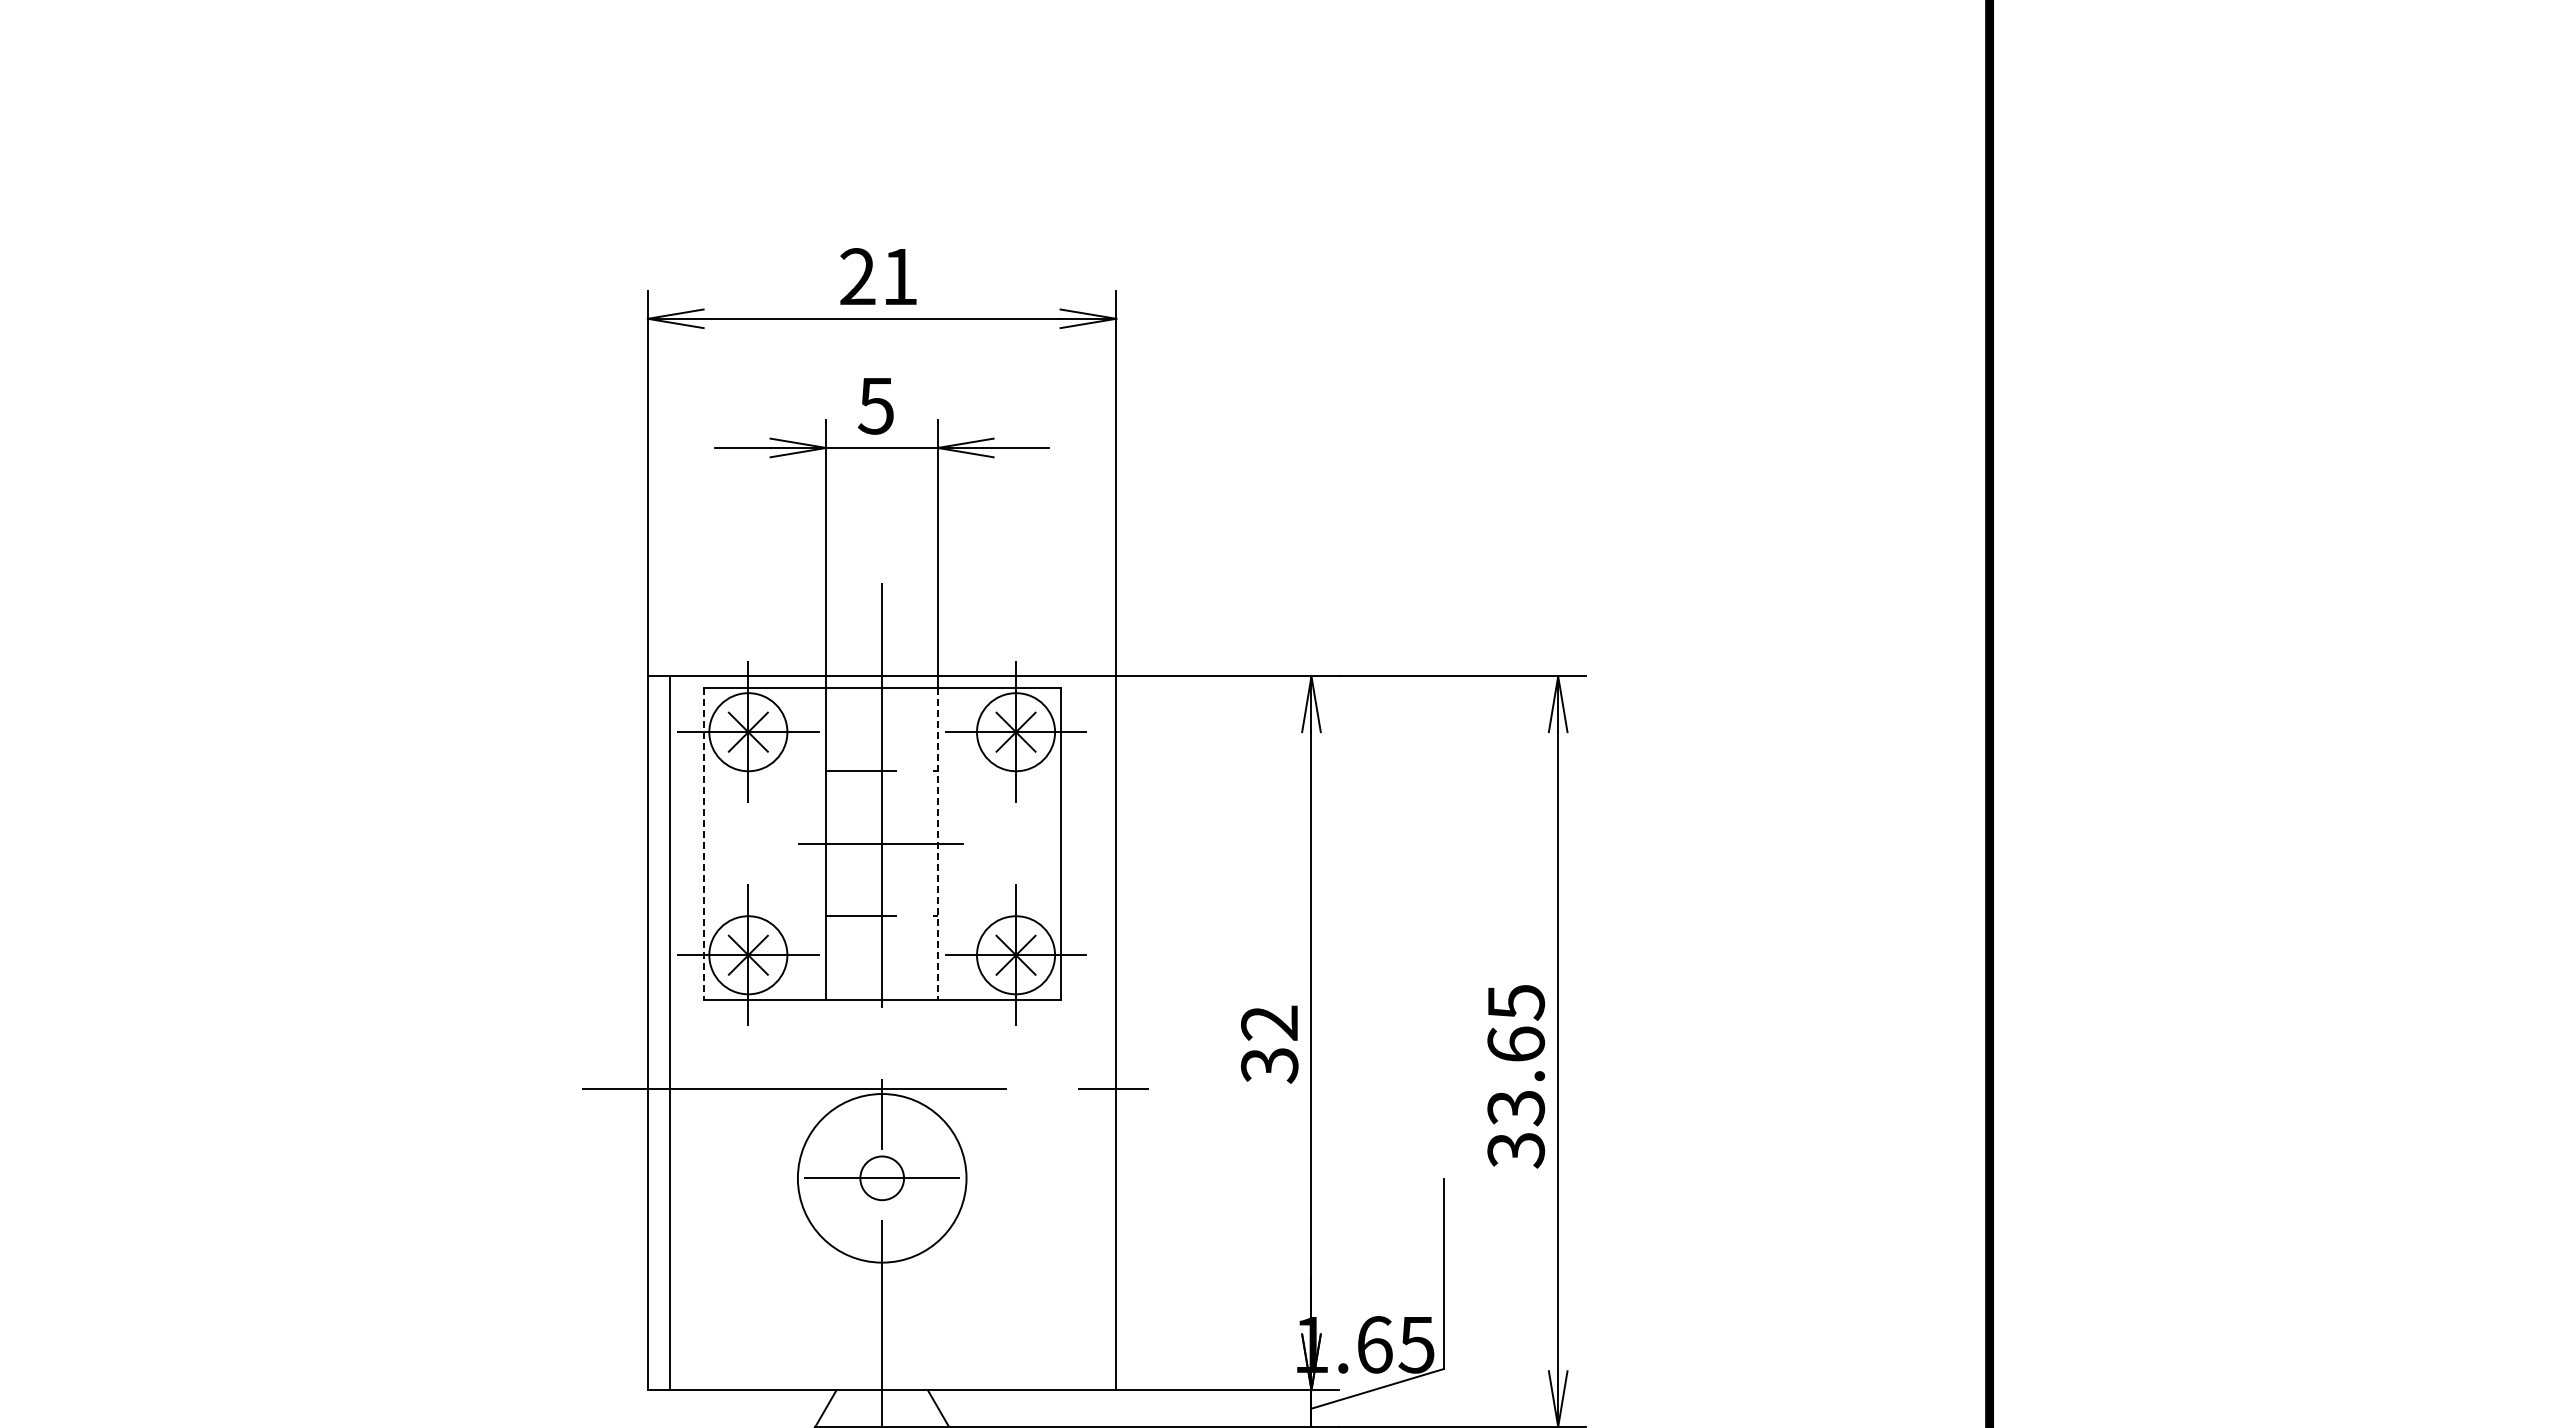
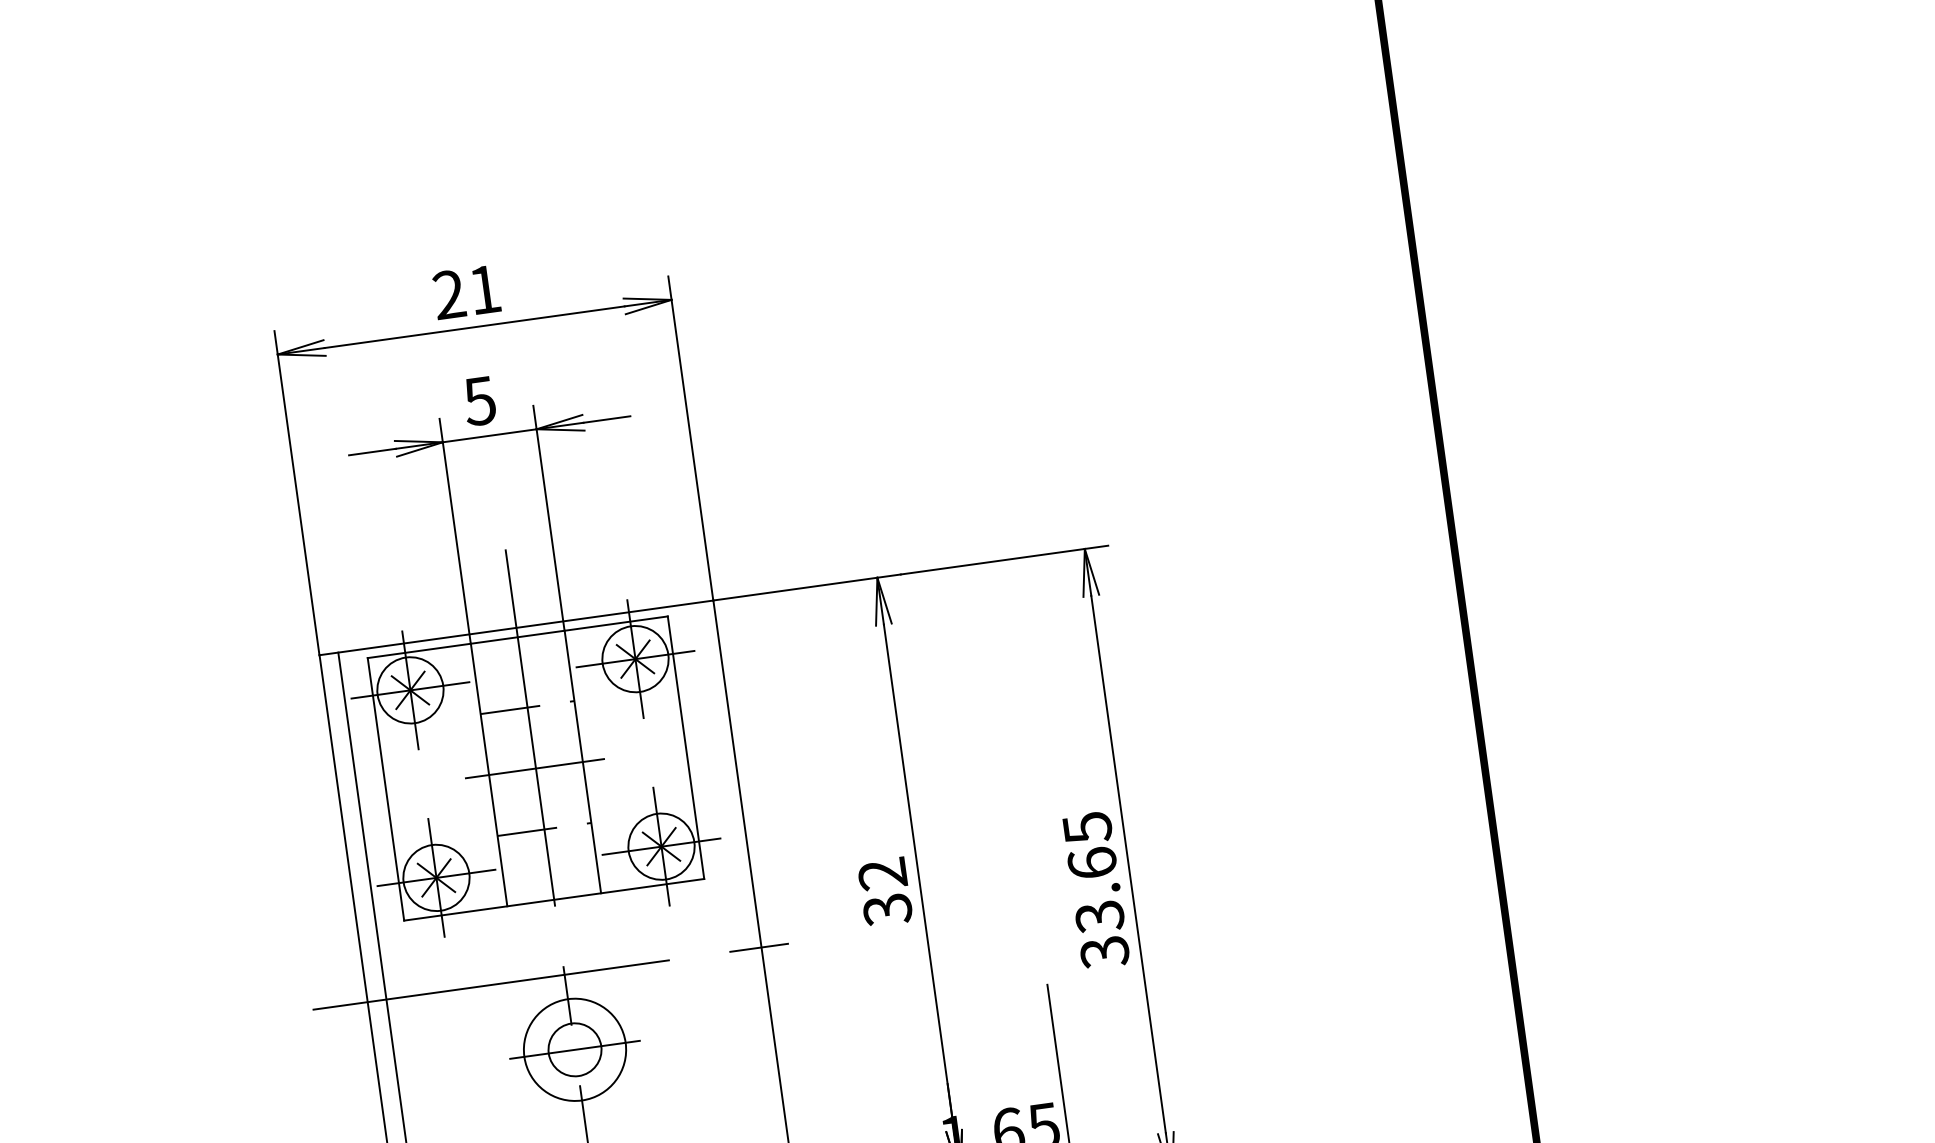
line: (703, 844) -> (385, 790), dashed -> solid
line: (937, 844) -> (582, 762), dashed -> solid
circle: (881, 1178) -> (574, 1050), size x0.71
circle: (881, 1178) -> (574, 1050), size x1.43

